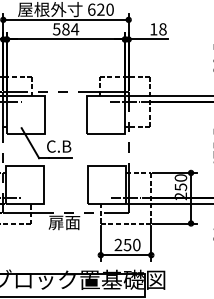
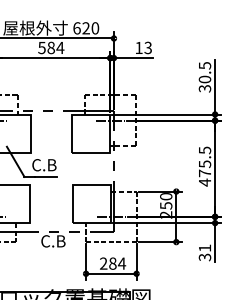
text: (162, 28) -> (147, 47), 18 -> 13
text: (64, 222) -> (49, 241), 扉面 -> C.B
text: (132, 244) -> (117, 263), 250 -> 284

